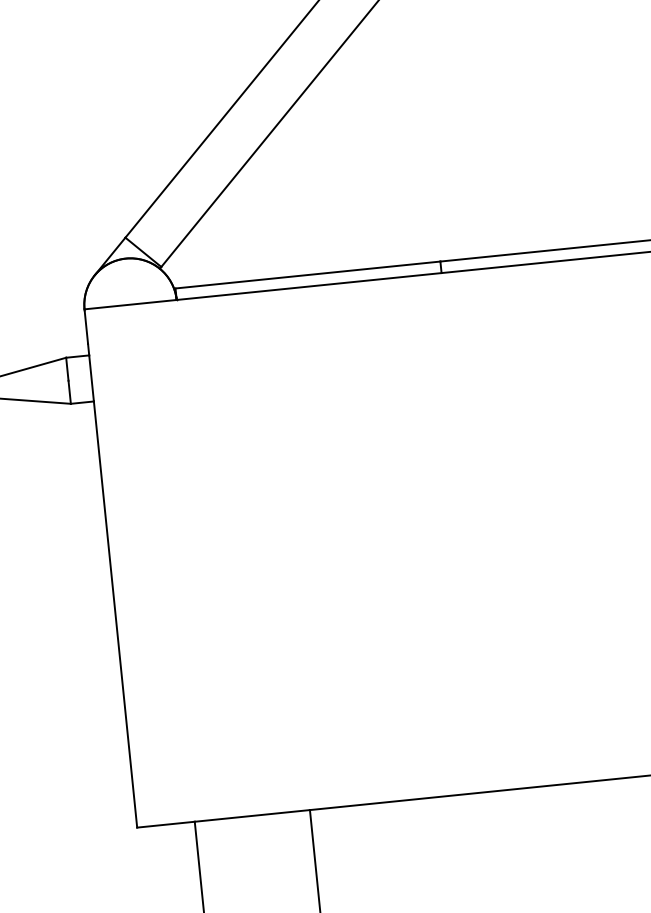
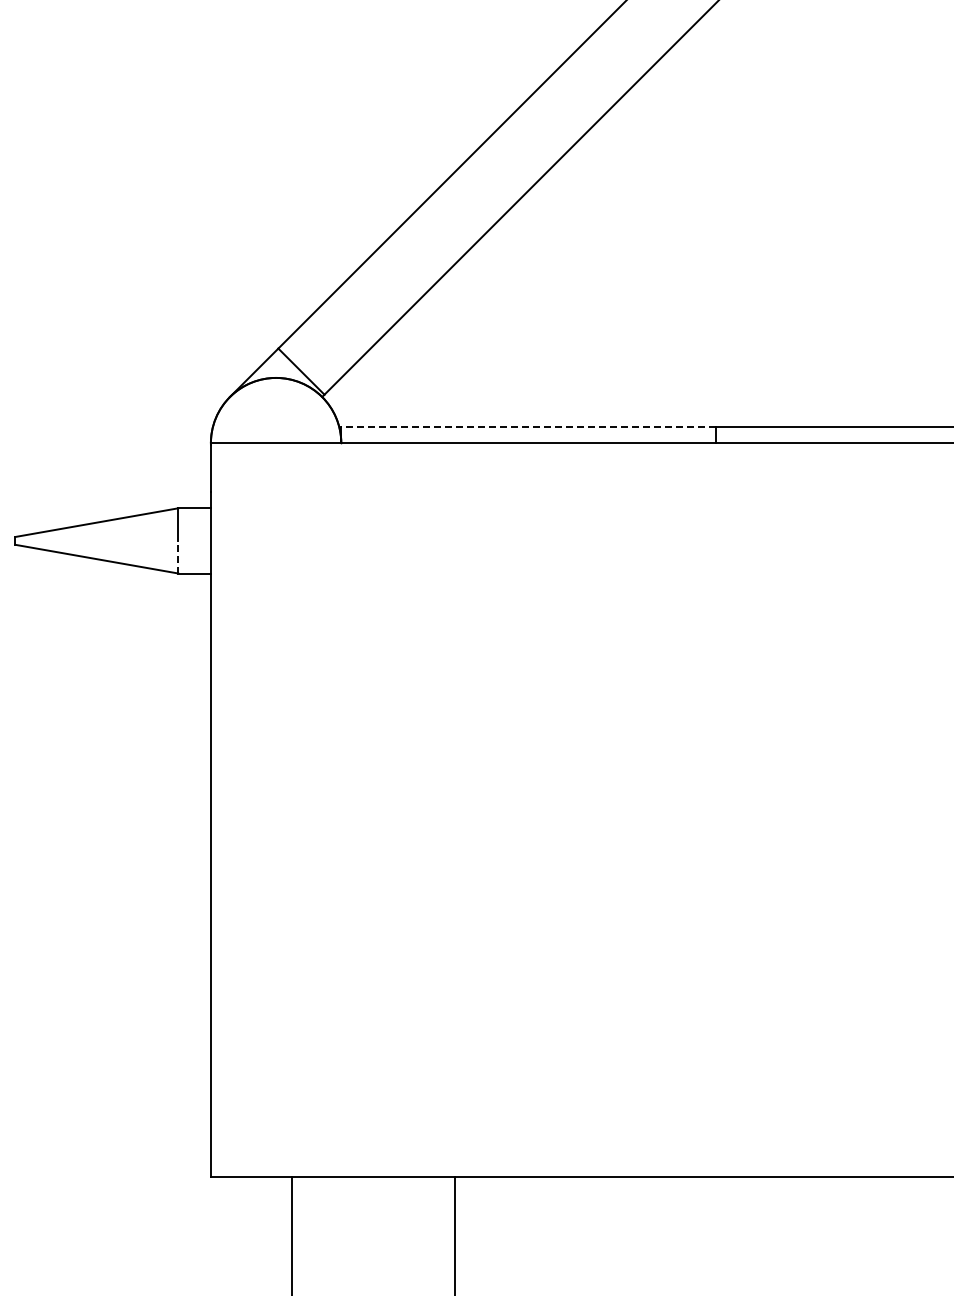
line: (307, 274) -> (528, 426), solid -> dashed
line: (69, 391) -> (178, 556), solid -> dashed

